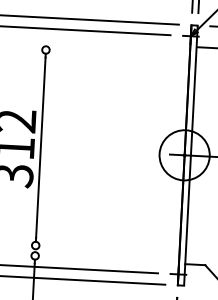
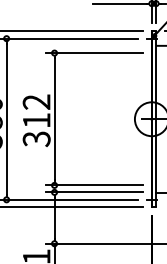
line: (104, 53) -> (94, 53), added
line: (94, 248) -> (94, 185), added
line: (94, 259) -> (94, 192), added

